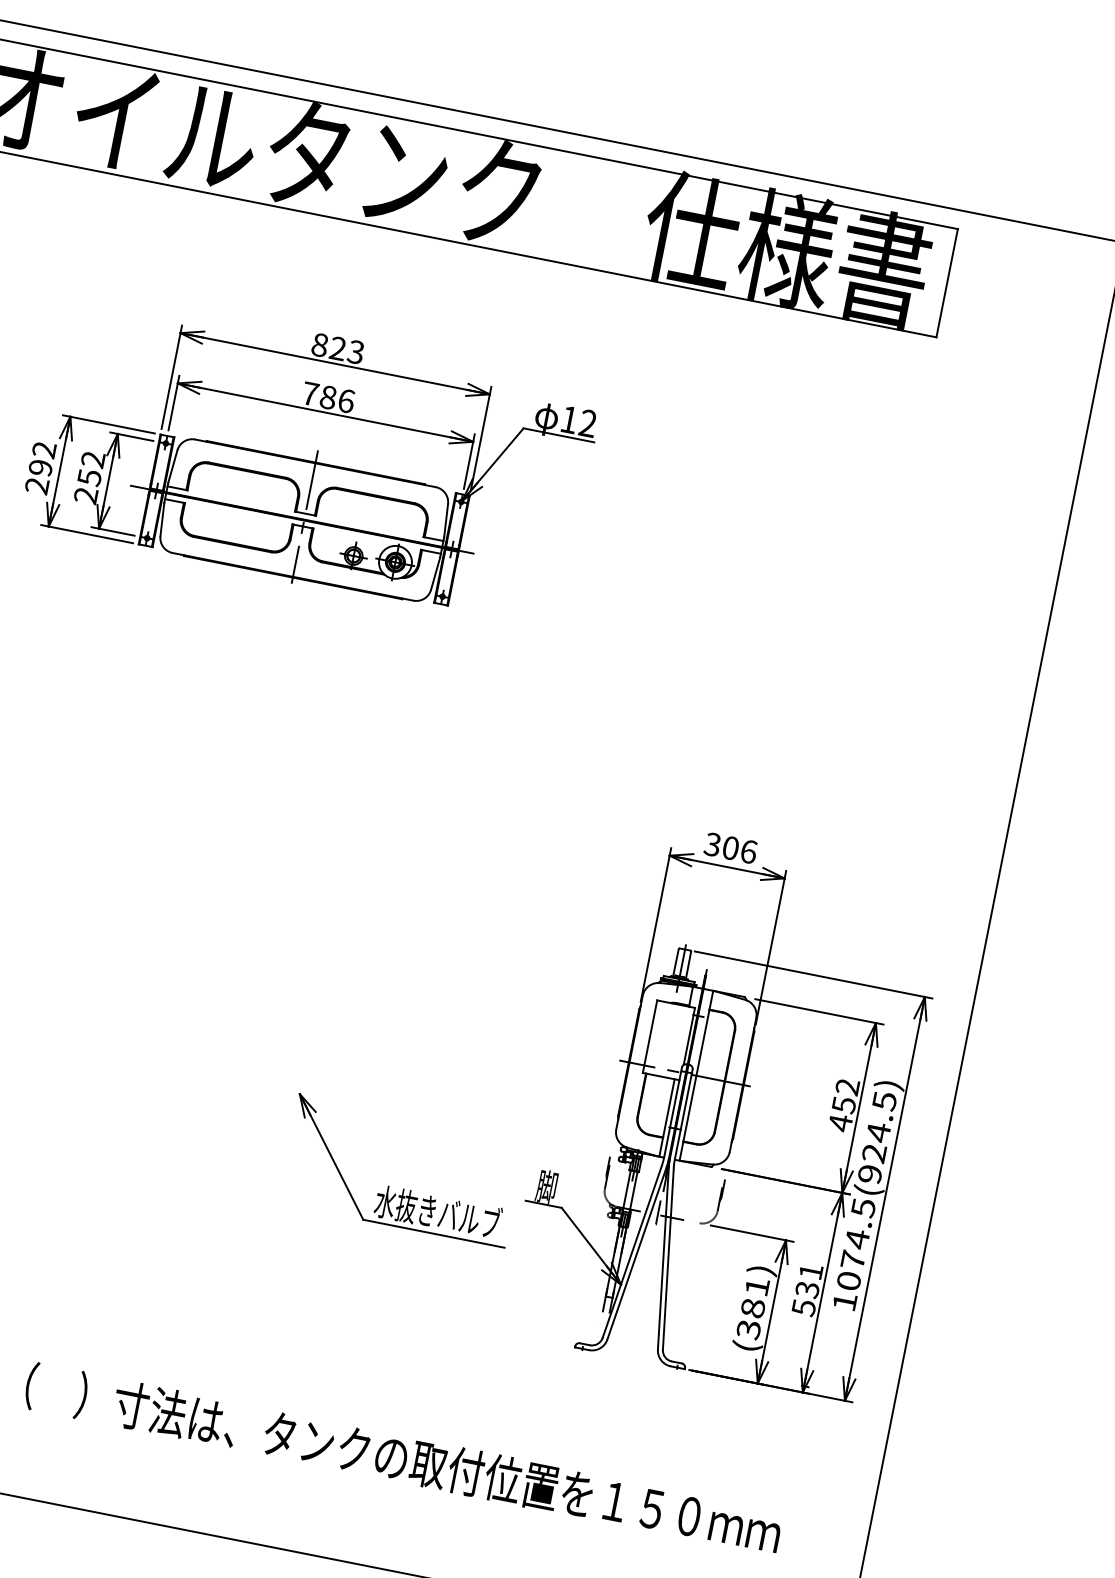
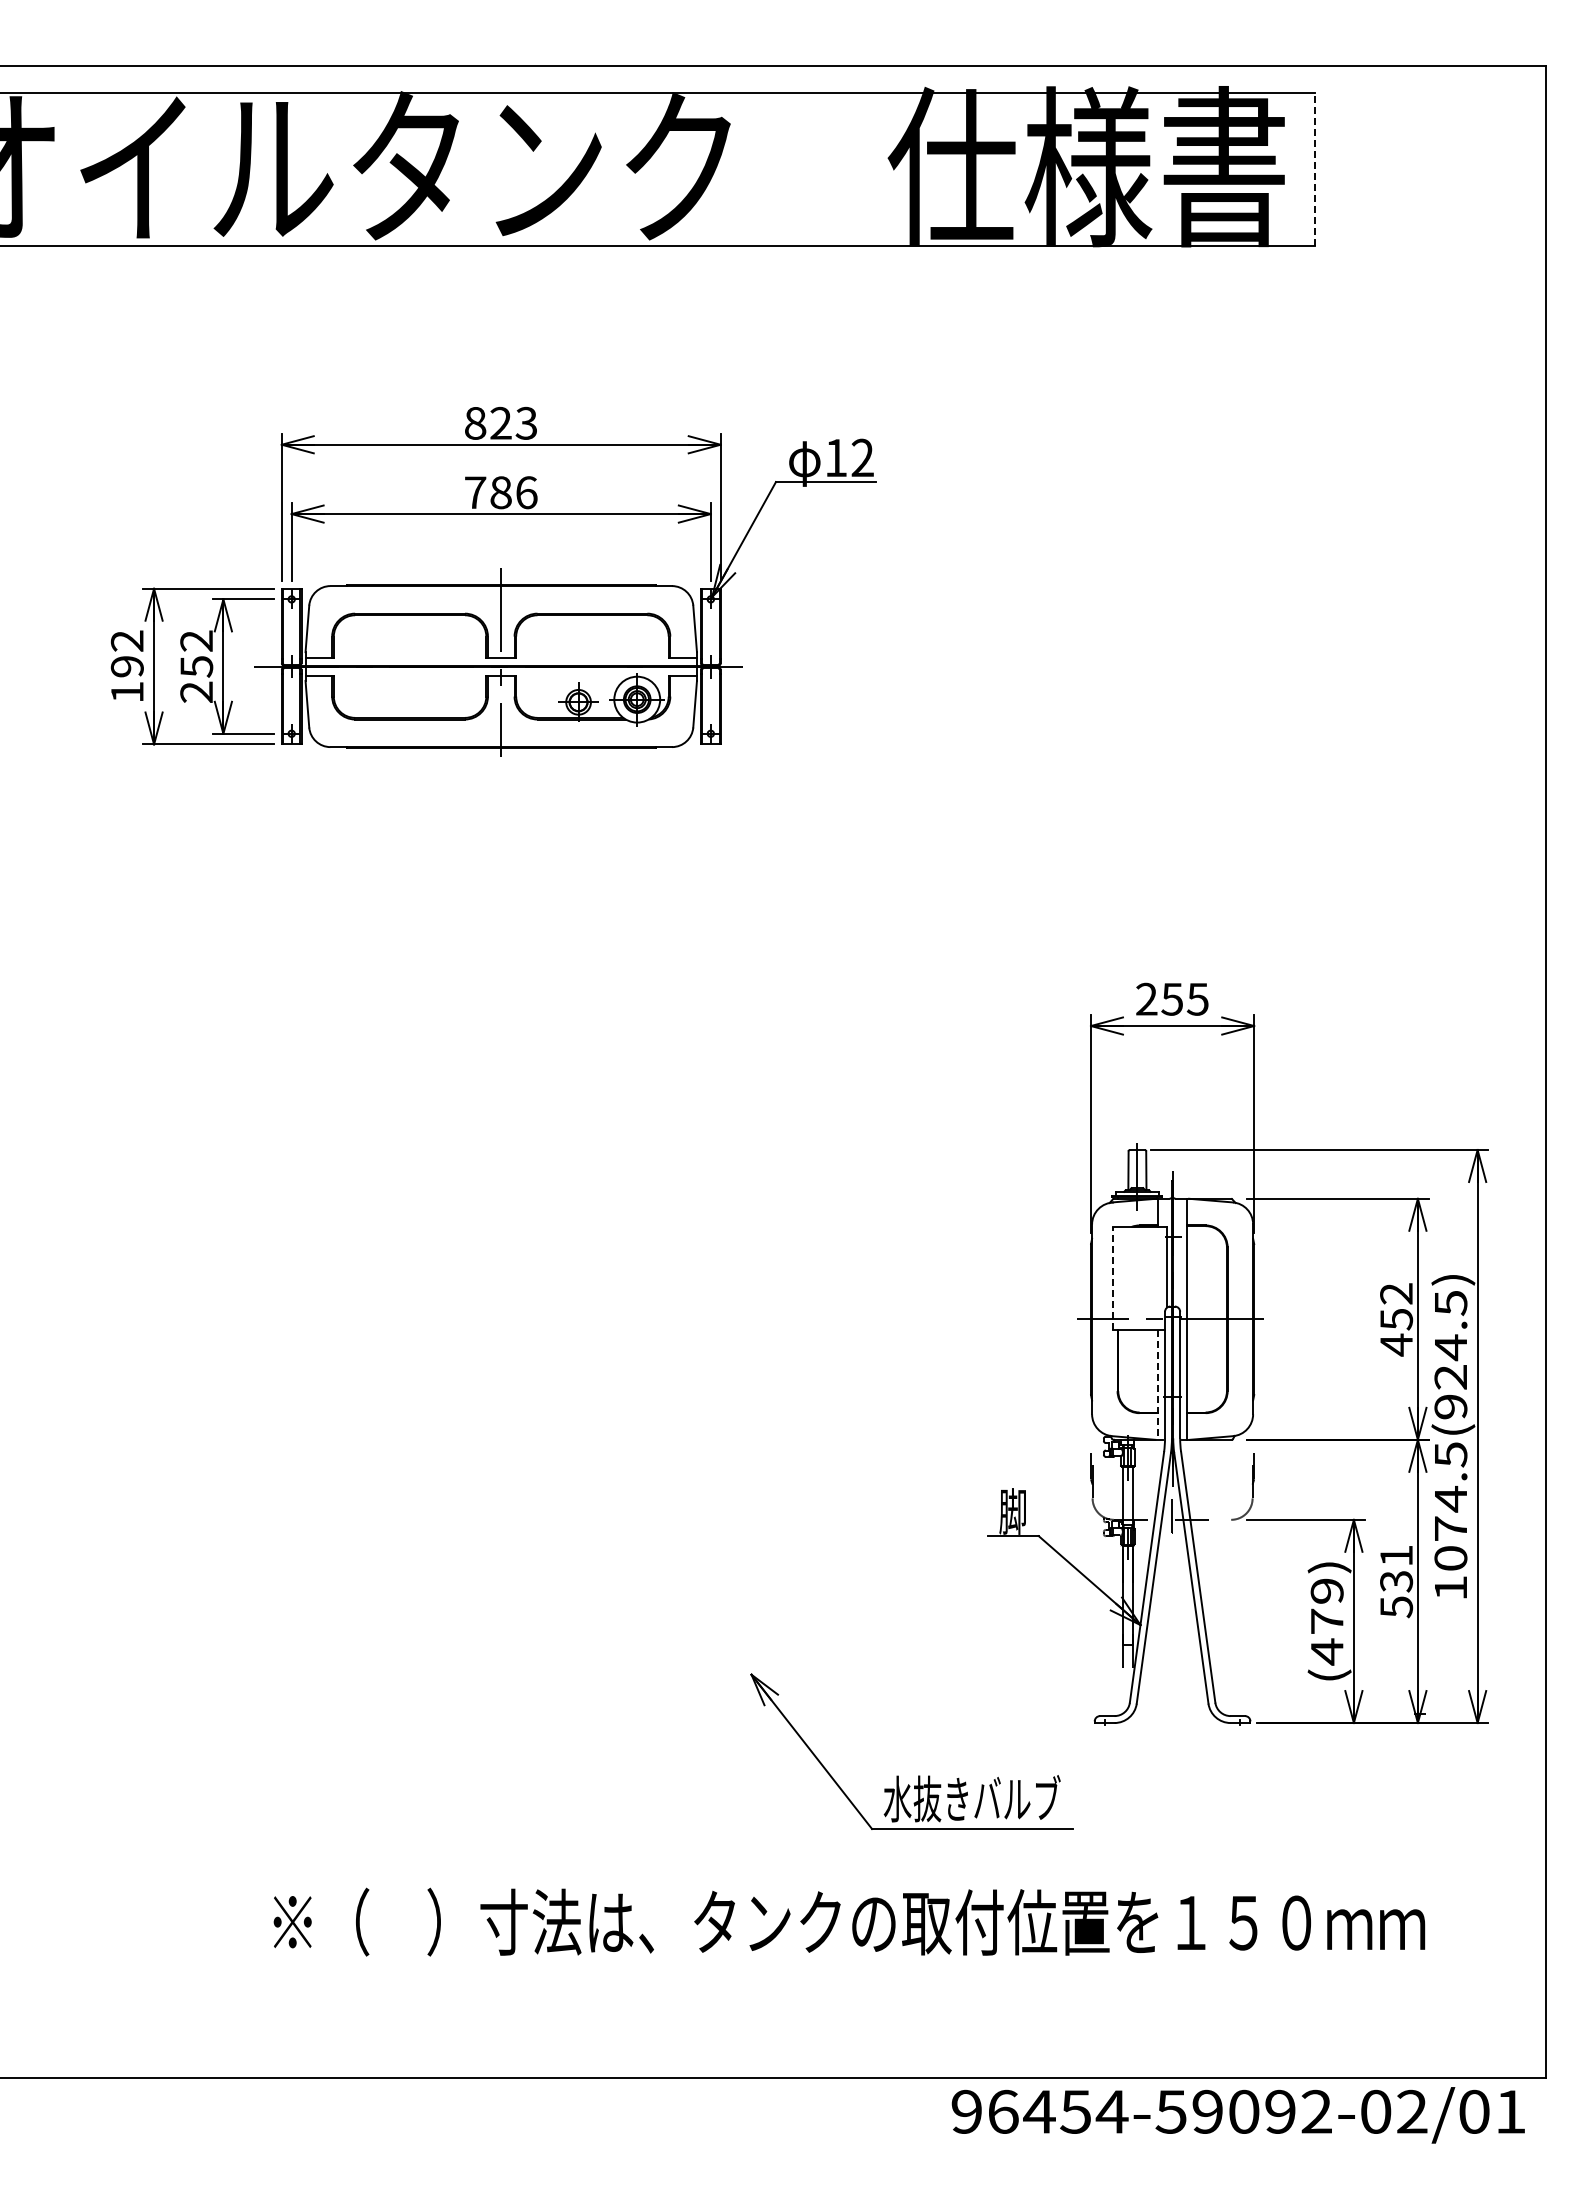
line: (947, 283) -> (1315, 169), solid -> dashed
text: (36, 485) -> (126, 691), 292 -> 192
text: (730, 847) -> (1171, 998), 306 -> 255
line: (650, 1036) -> (1113, 1278), solid -> dashed
line: (667, 1117) -> (1158, 1384), solid -> dashed
part: (403, 1188) -> (918, 1775), moved
text: (752, 1308) -> (1326, 1621), (381) -> (479)

